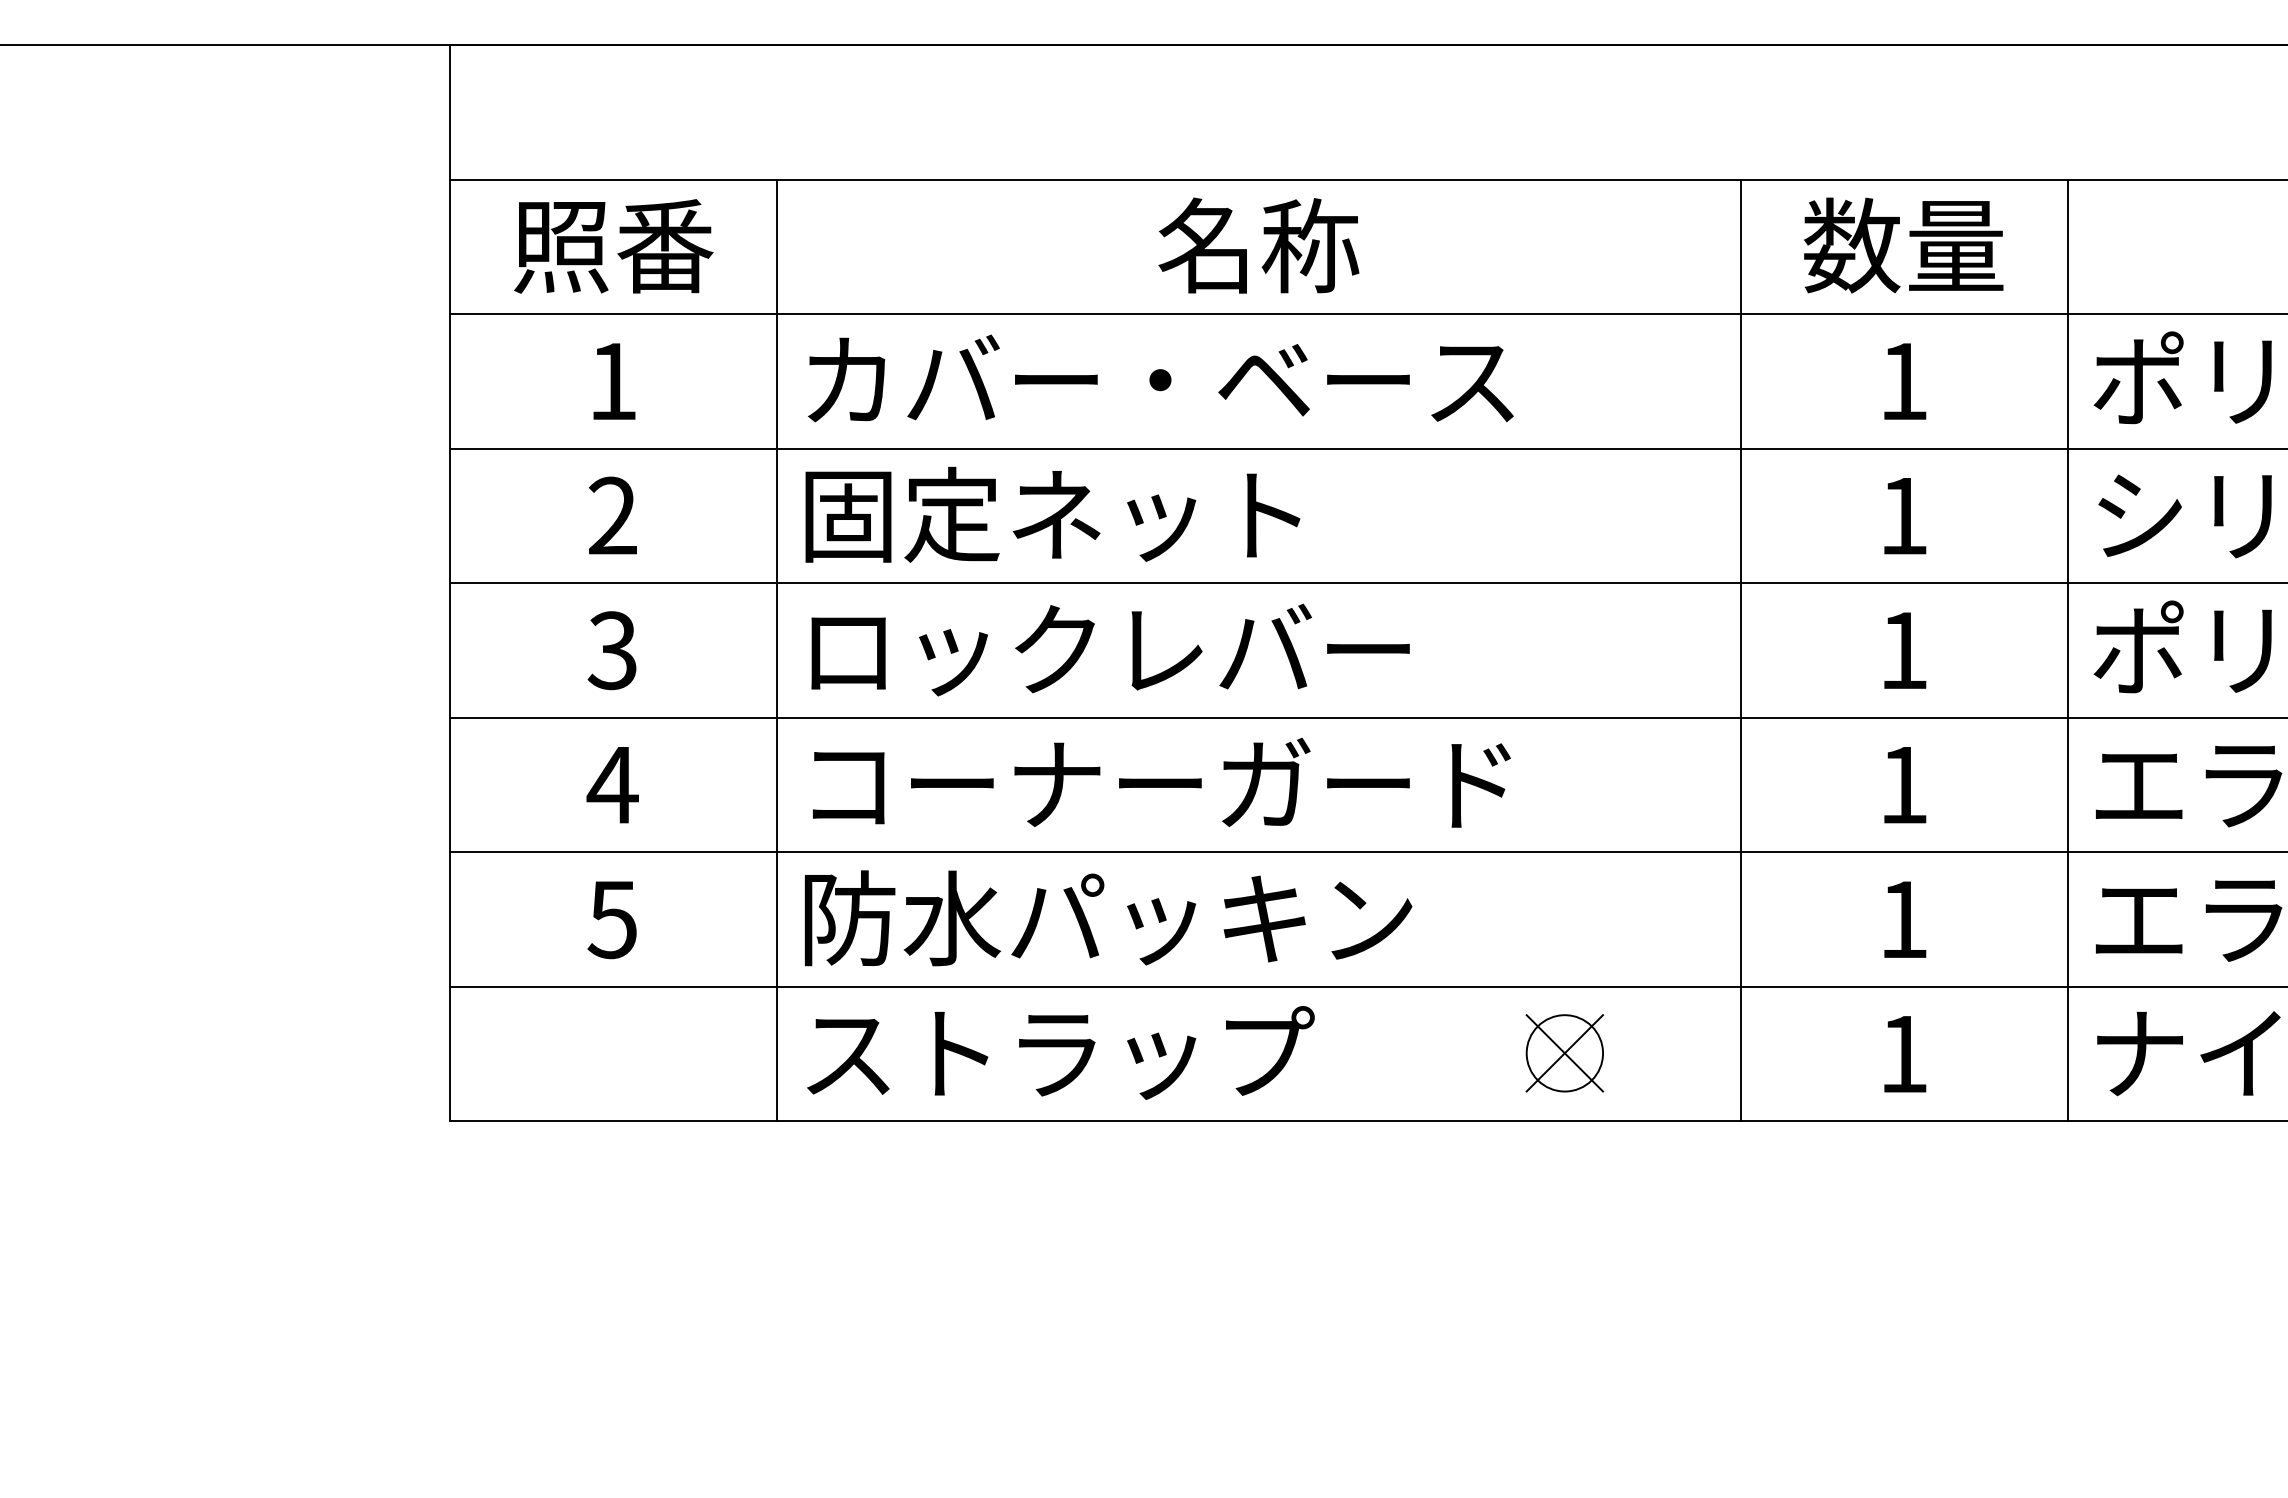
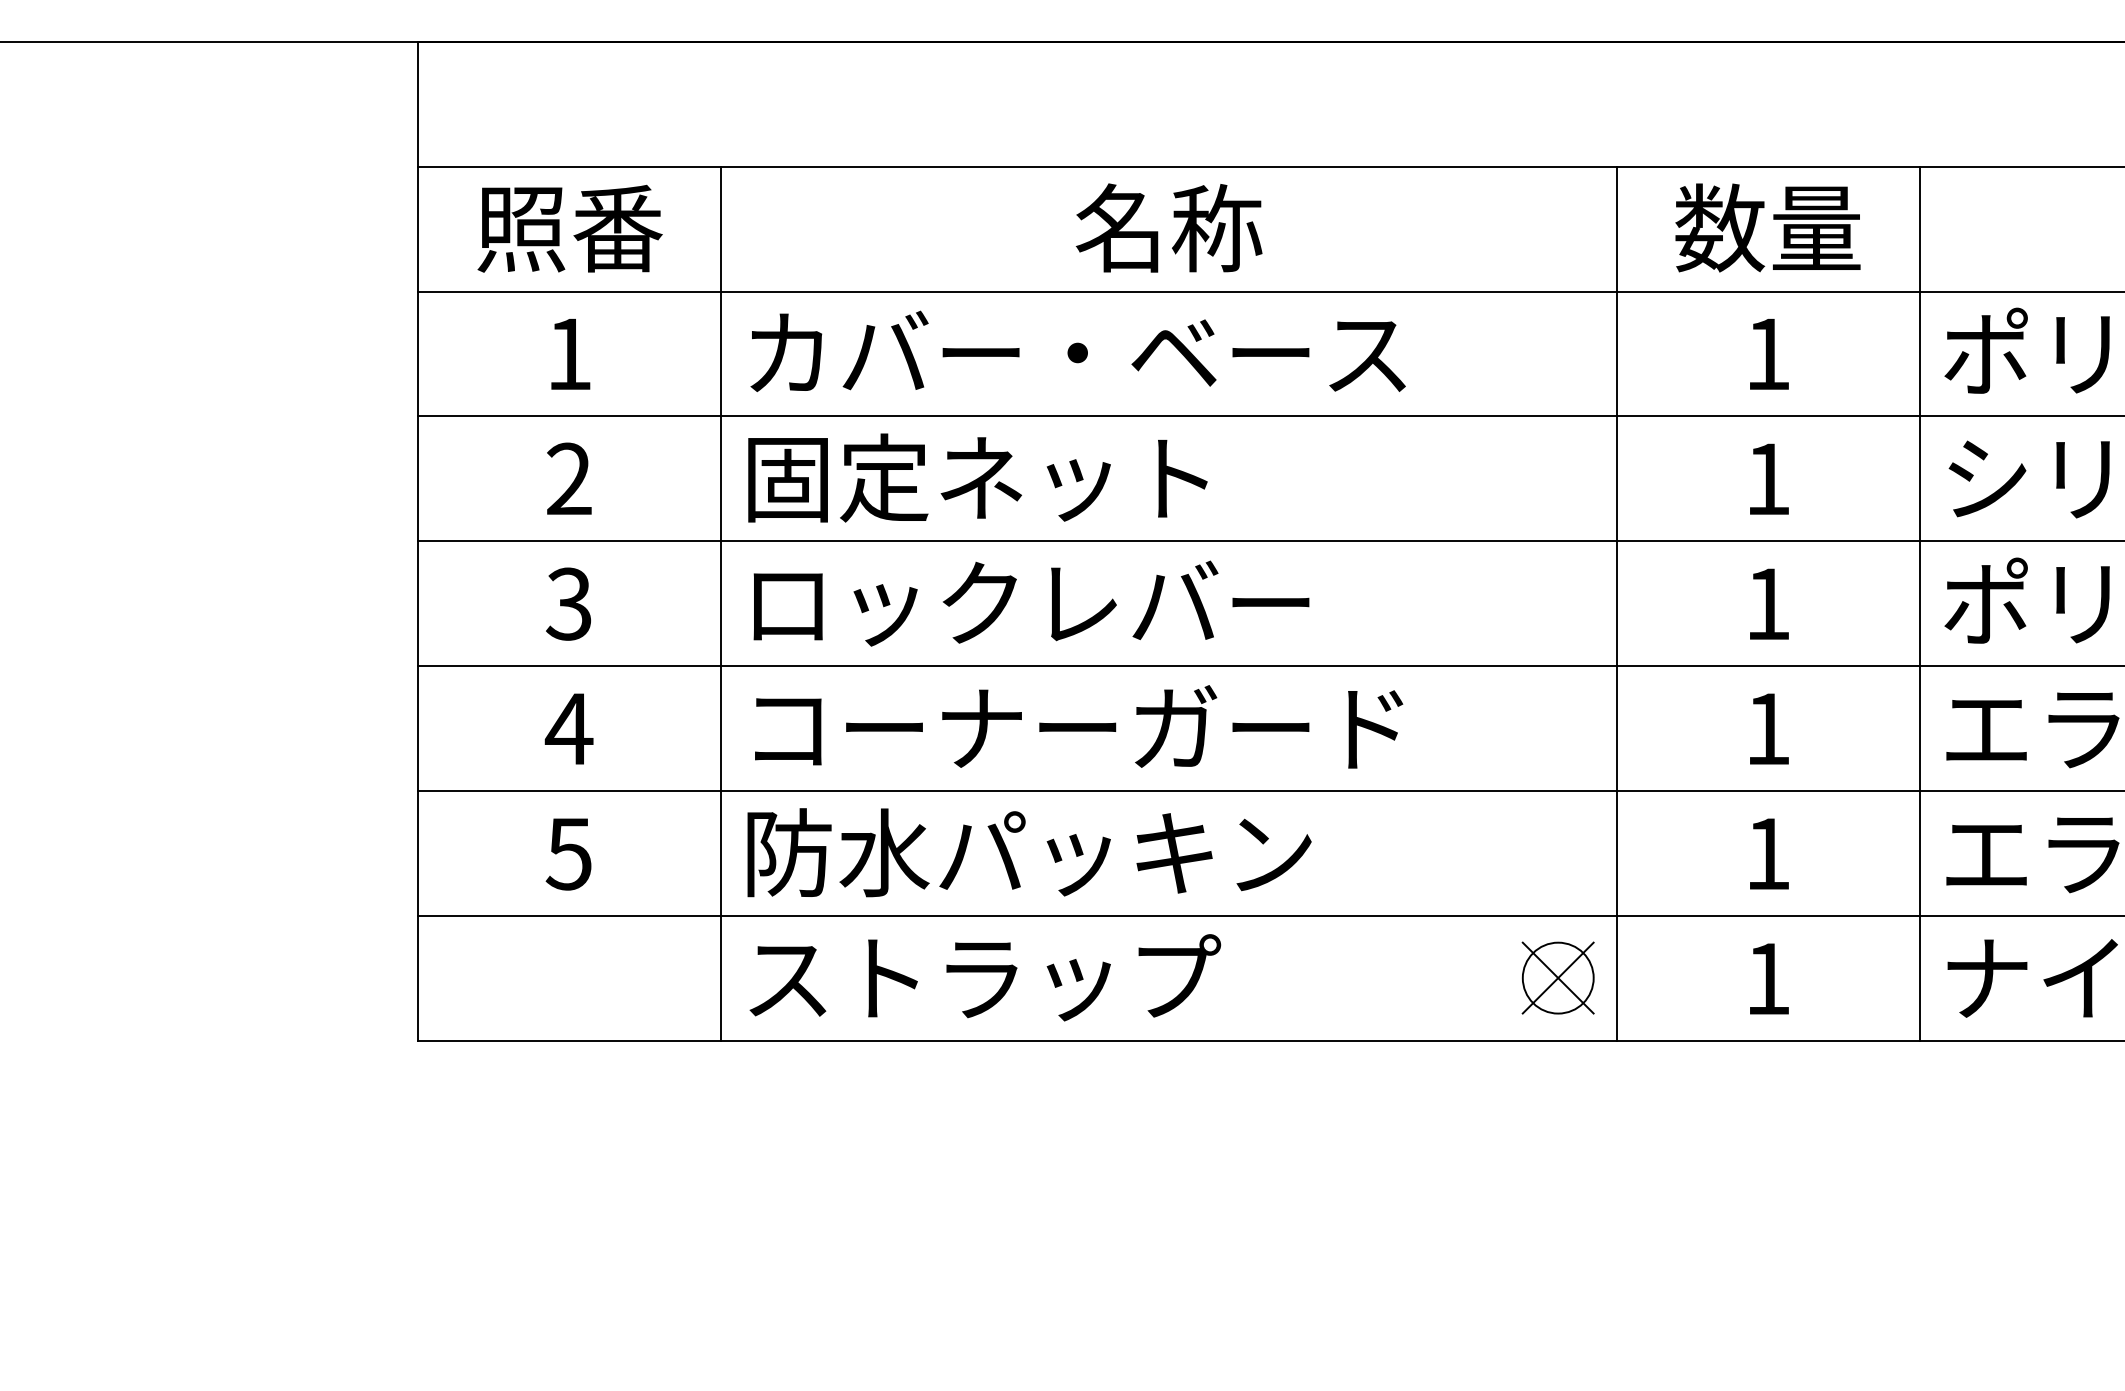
part: (1564, 1053) -> (1557, 978), moved

